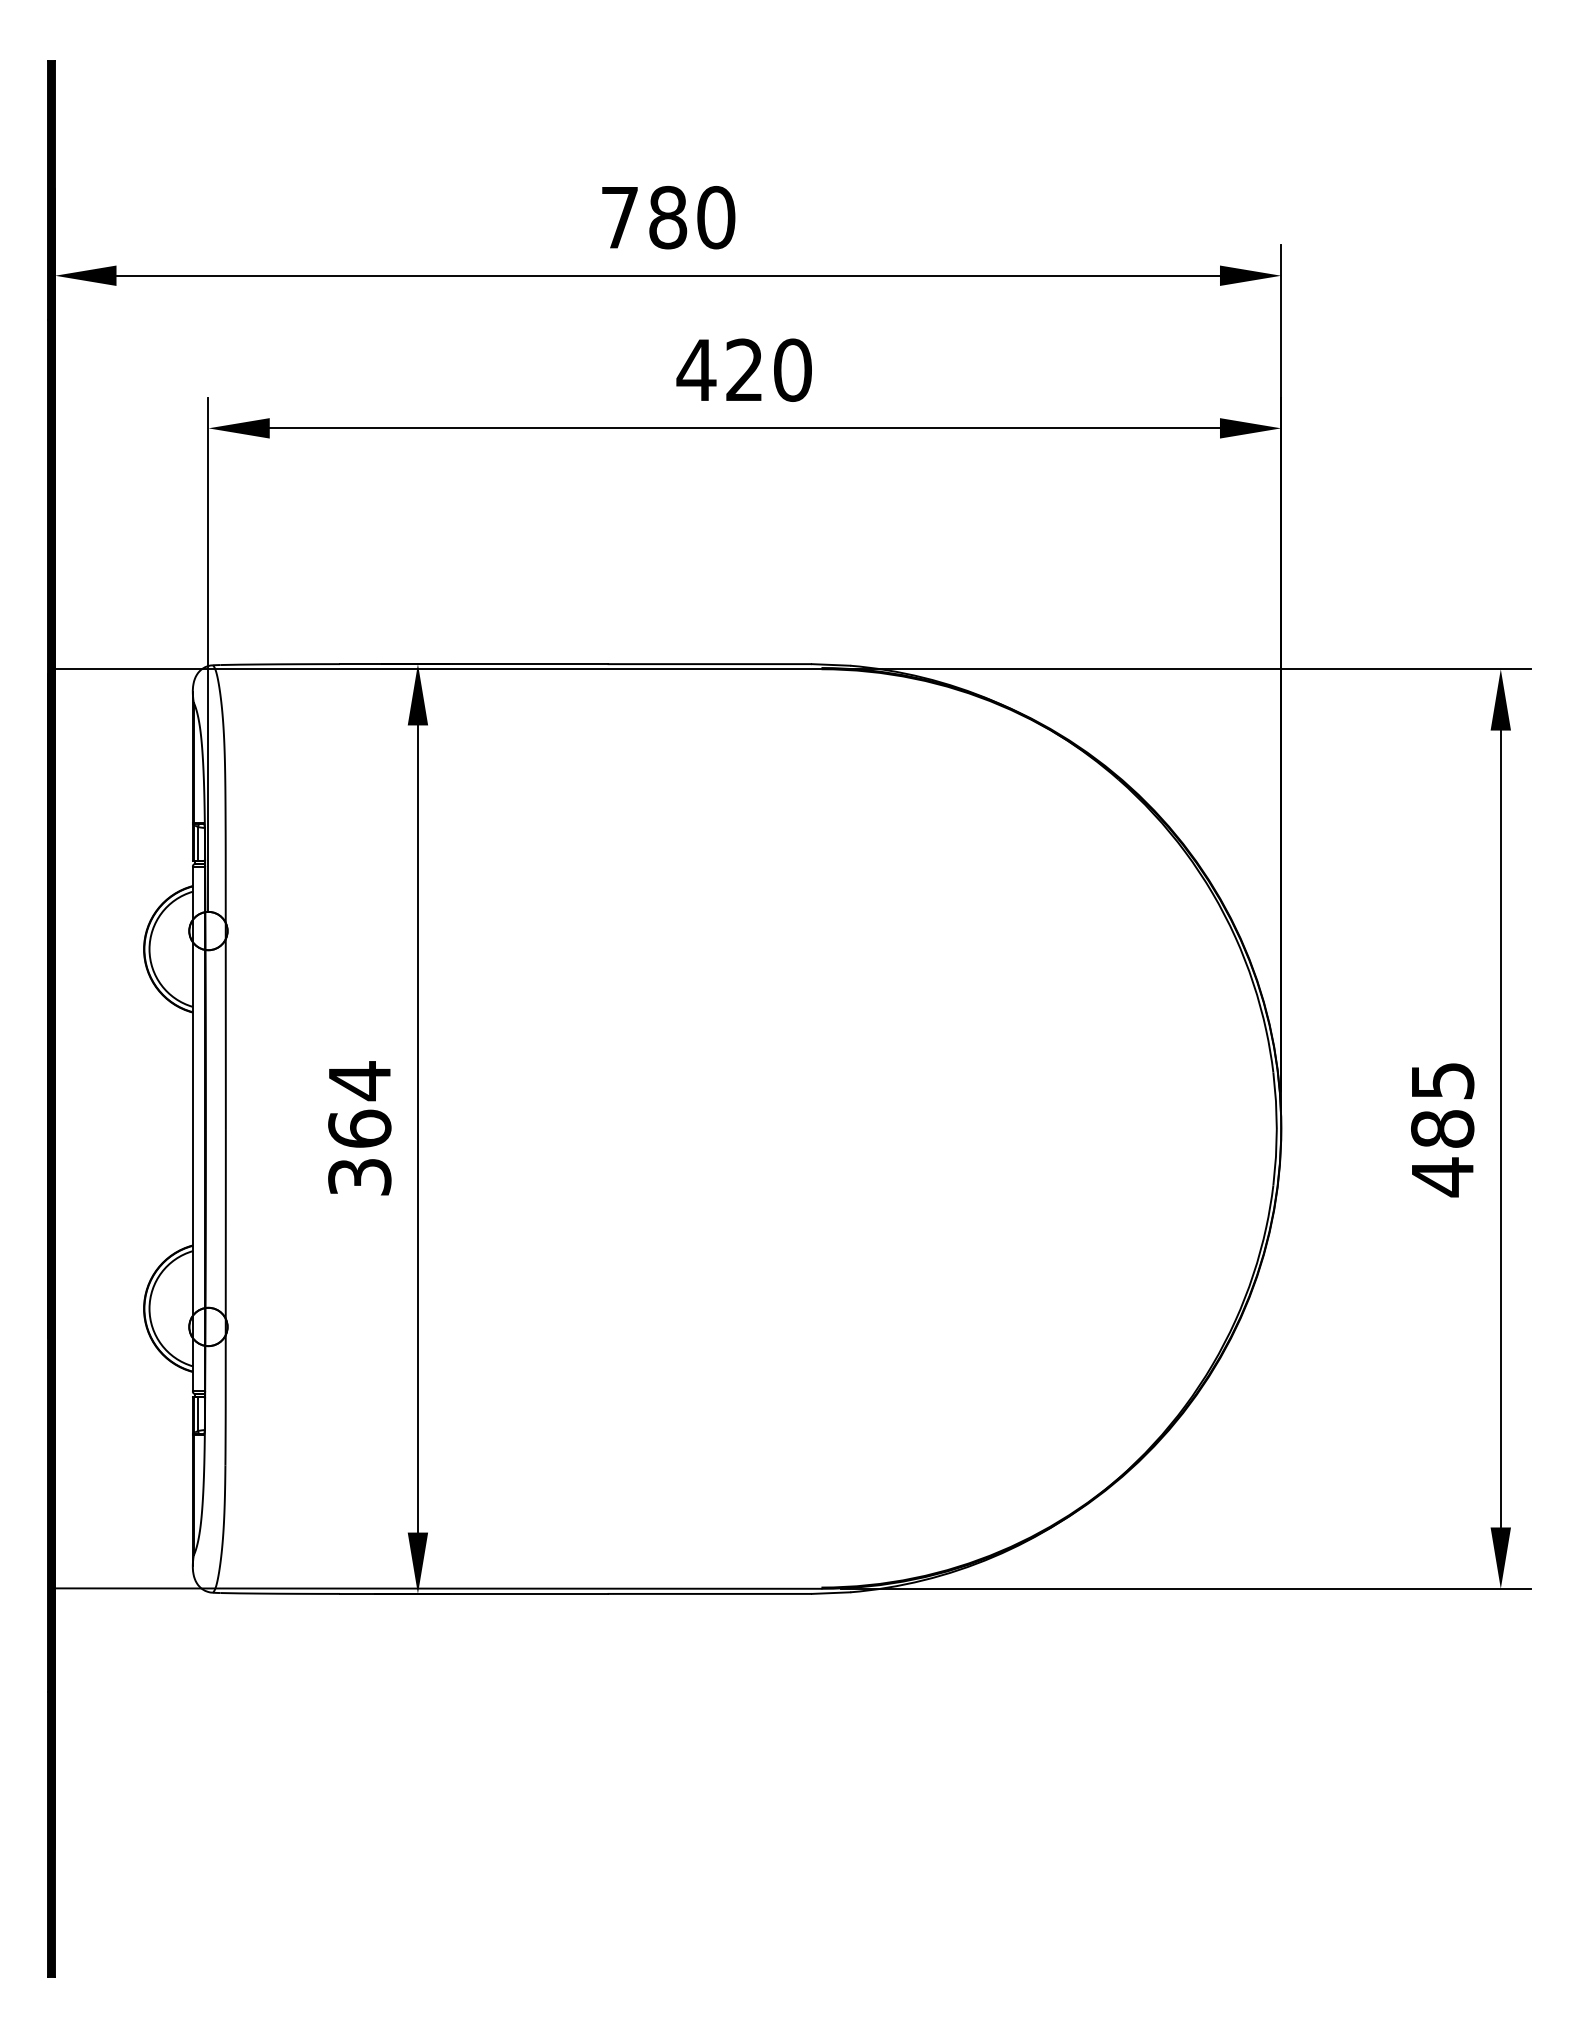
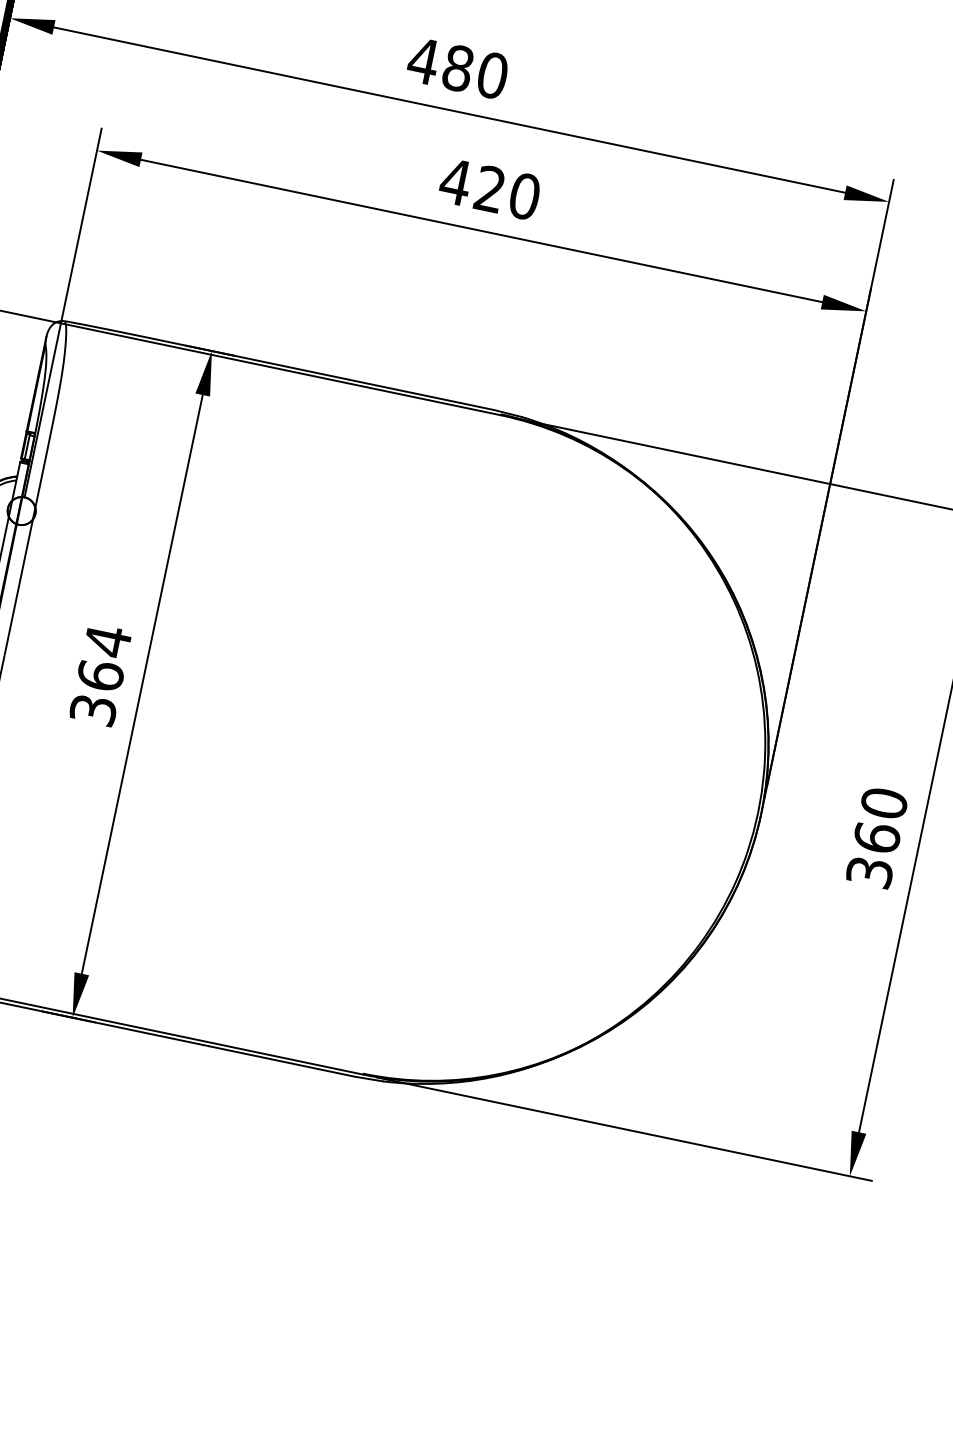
text: (619, 217) -> (423, 61), 780 -> 480
text: (1442, 1129) -> (876, 838), 485 -> 360

